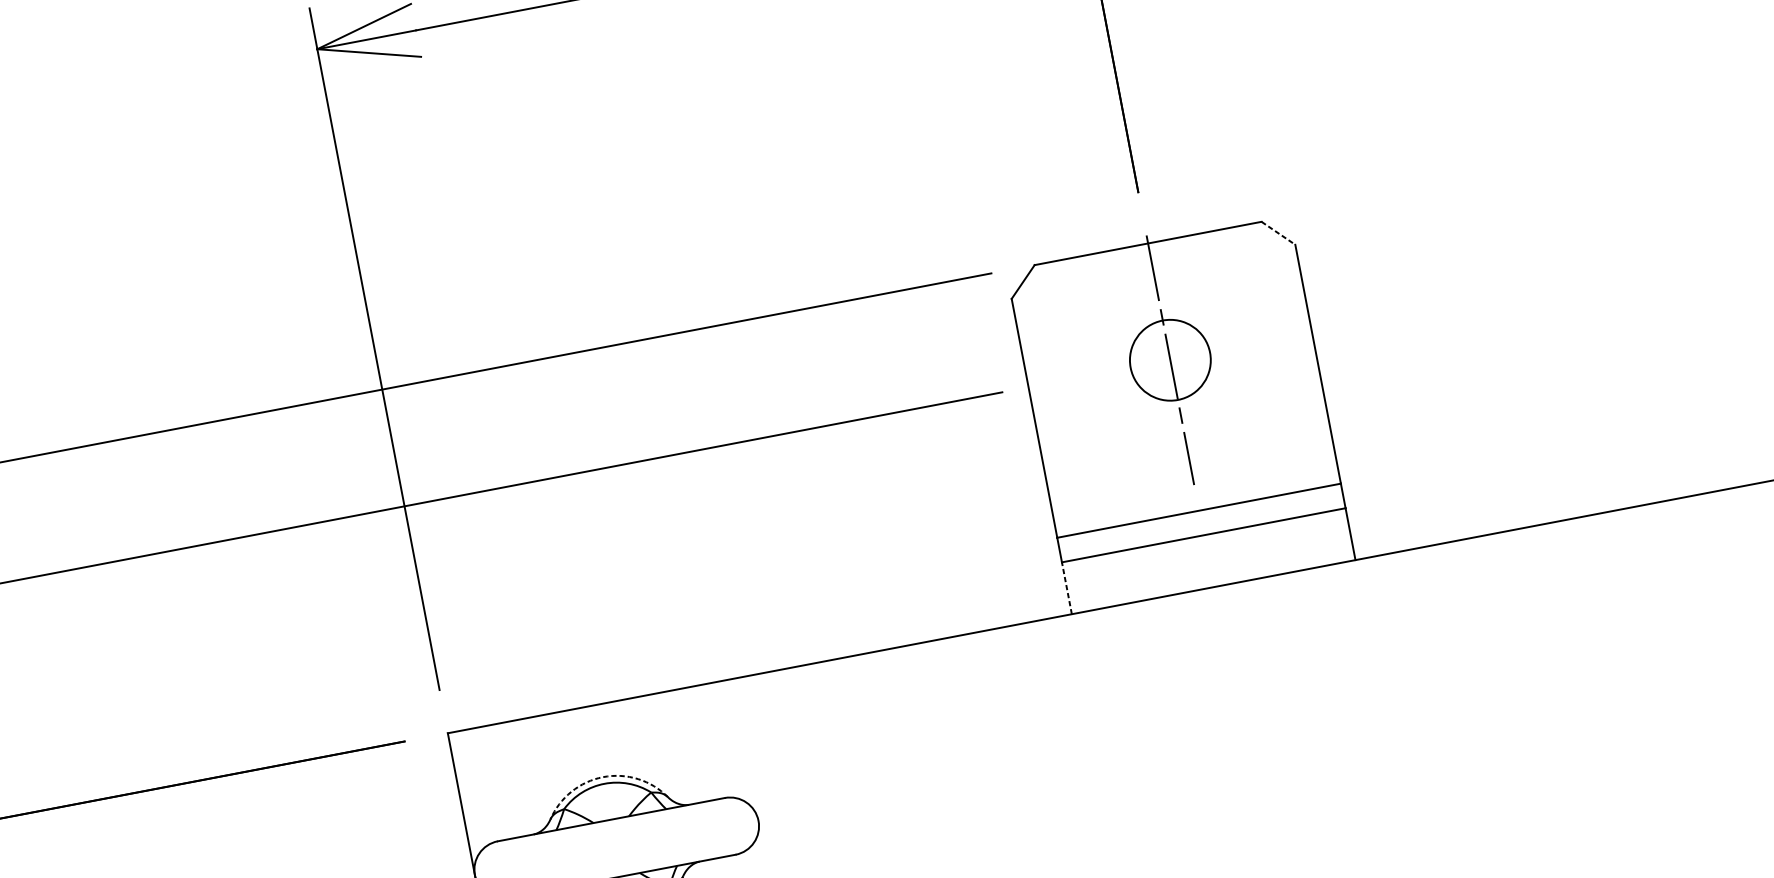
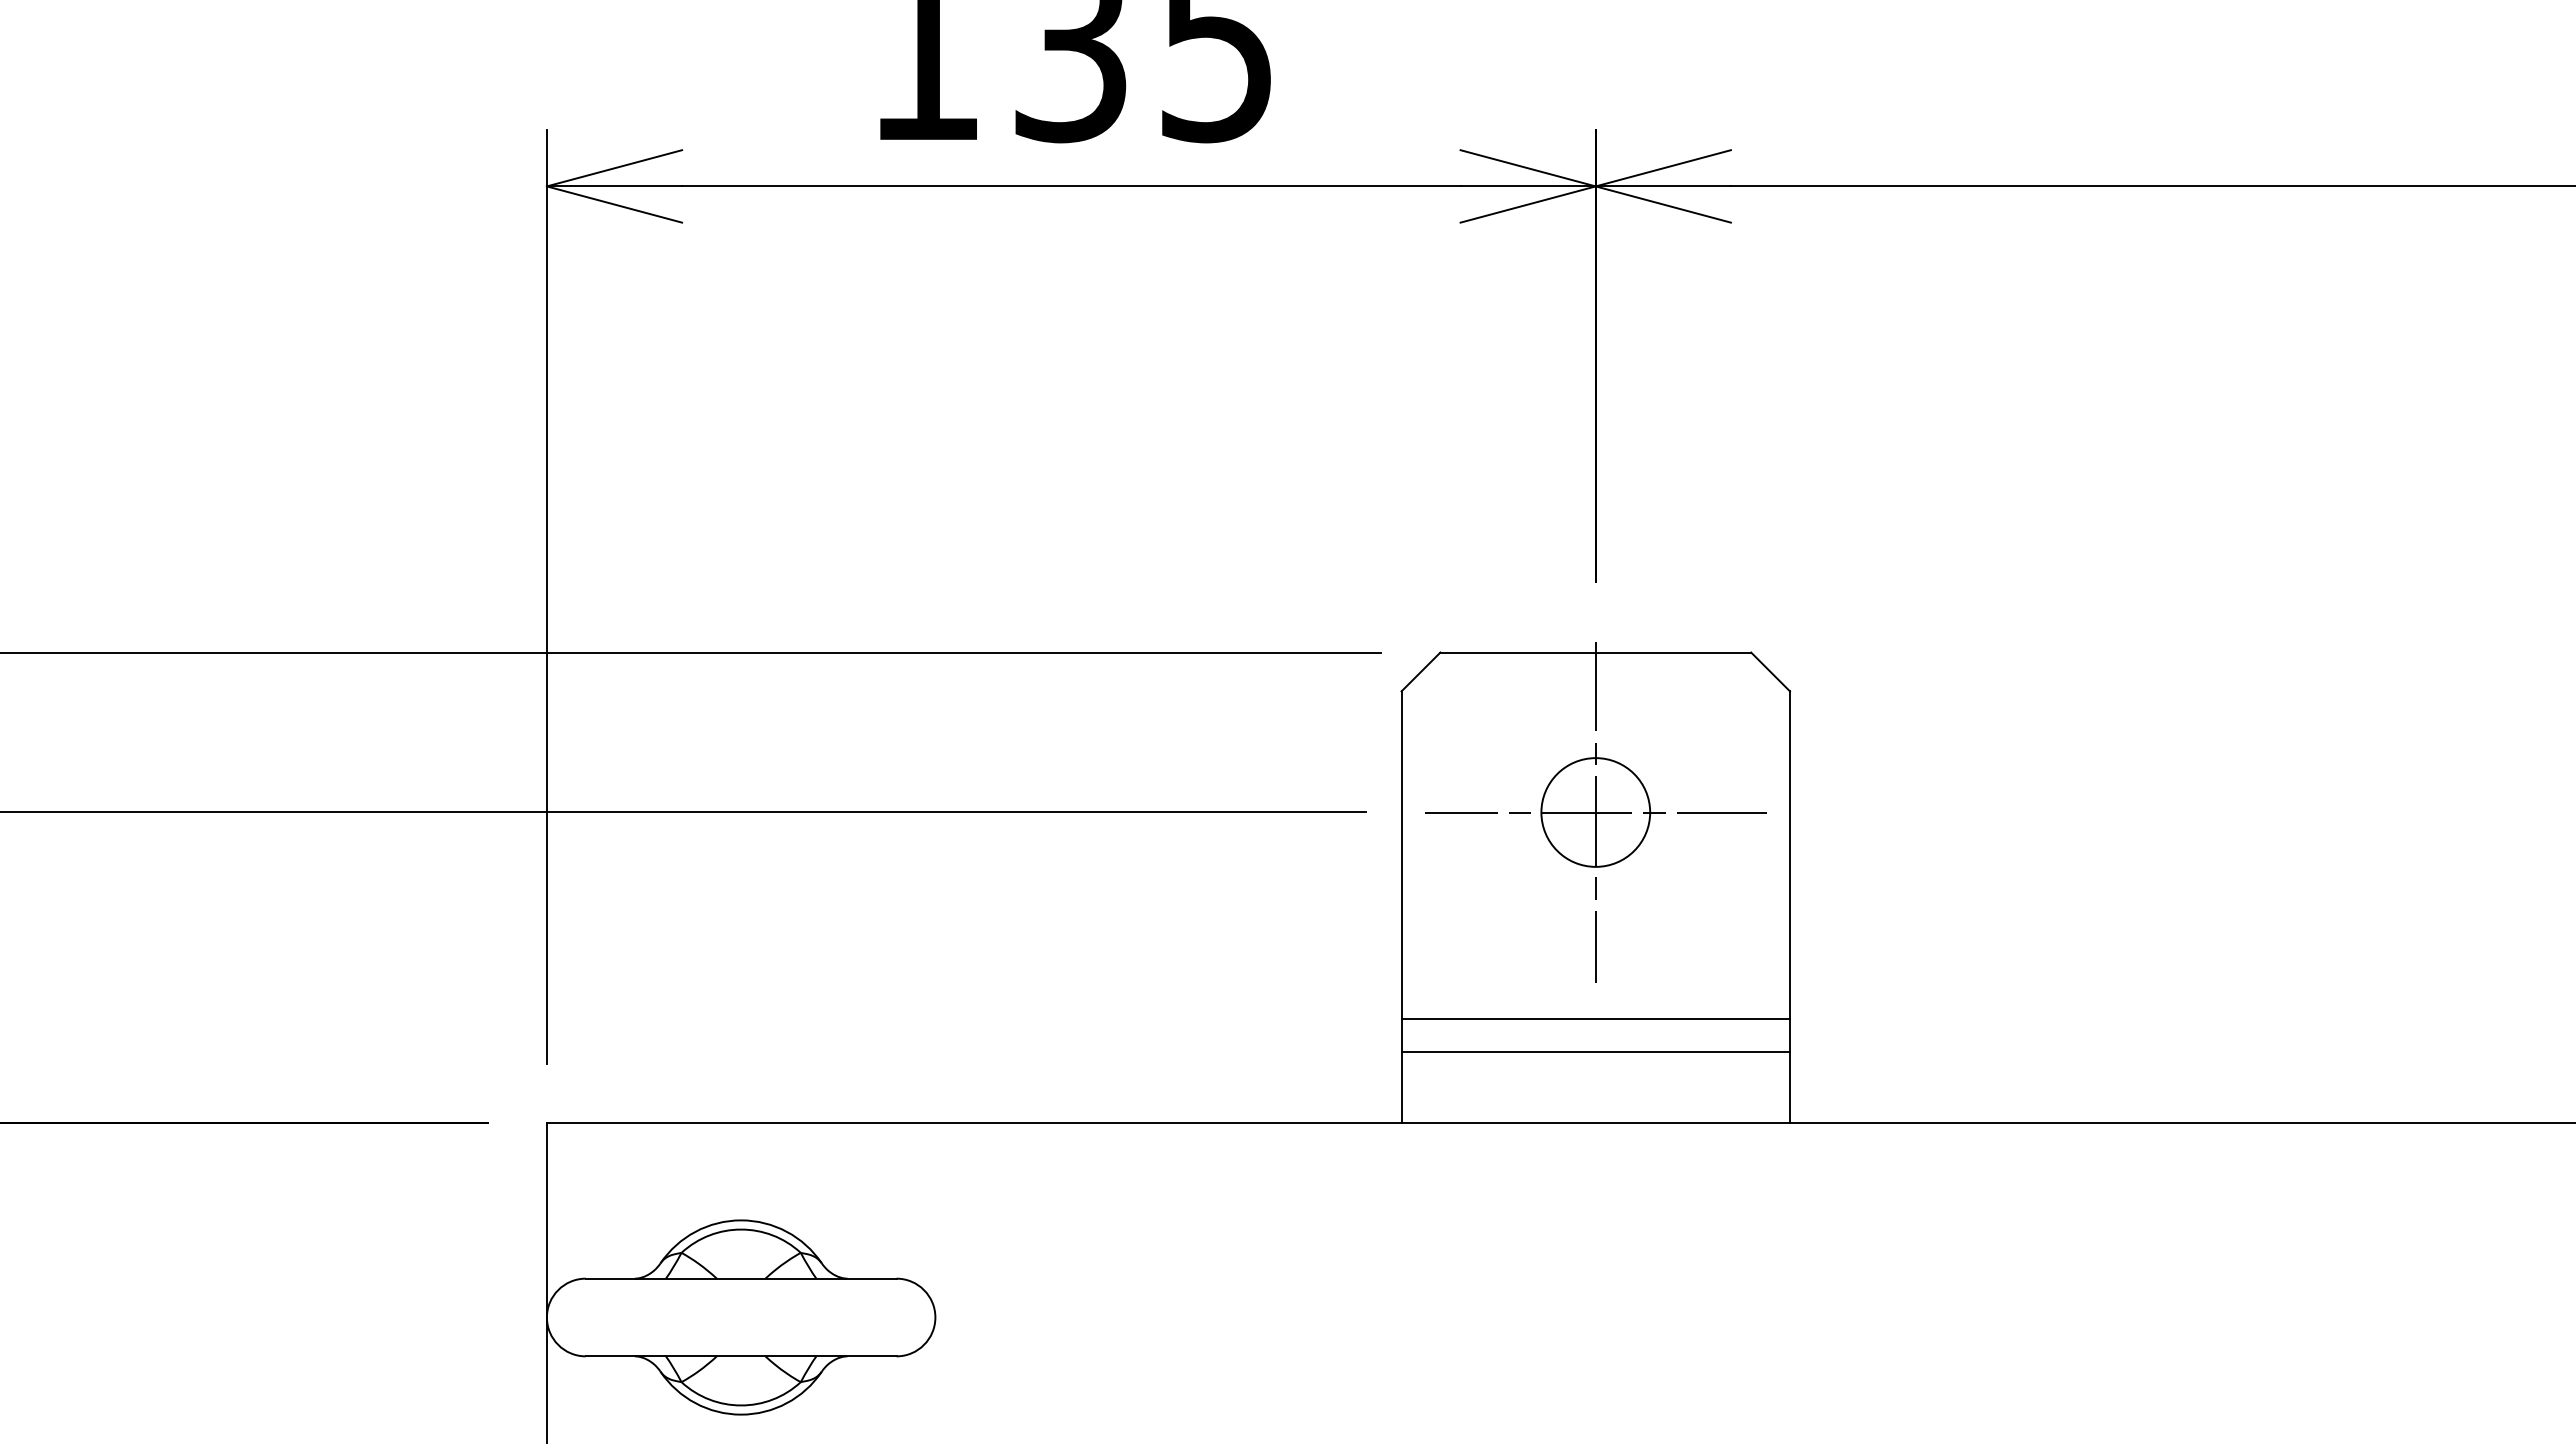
line: (1278, 233) -> (1770, 672), dashed -> solid
line: (1170, 360) -> (1595, 812), added
line: (1066, 588) -> (1401, 1087), dashed -> solid
arc: (603, 777) -> (741, 1220), dashed -> solid

